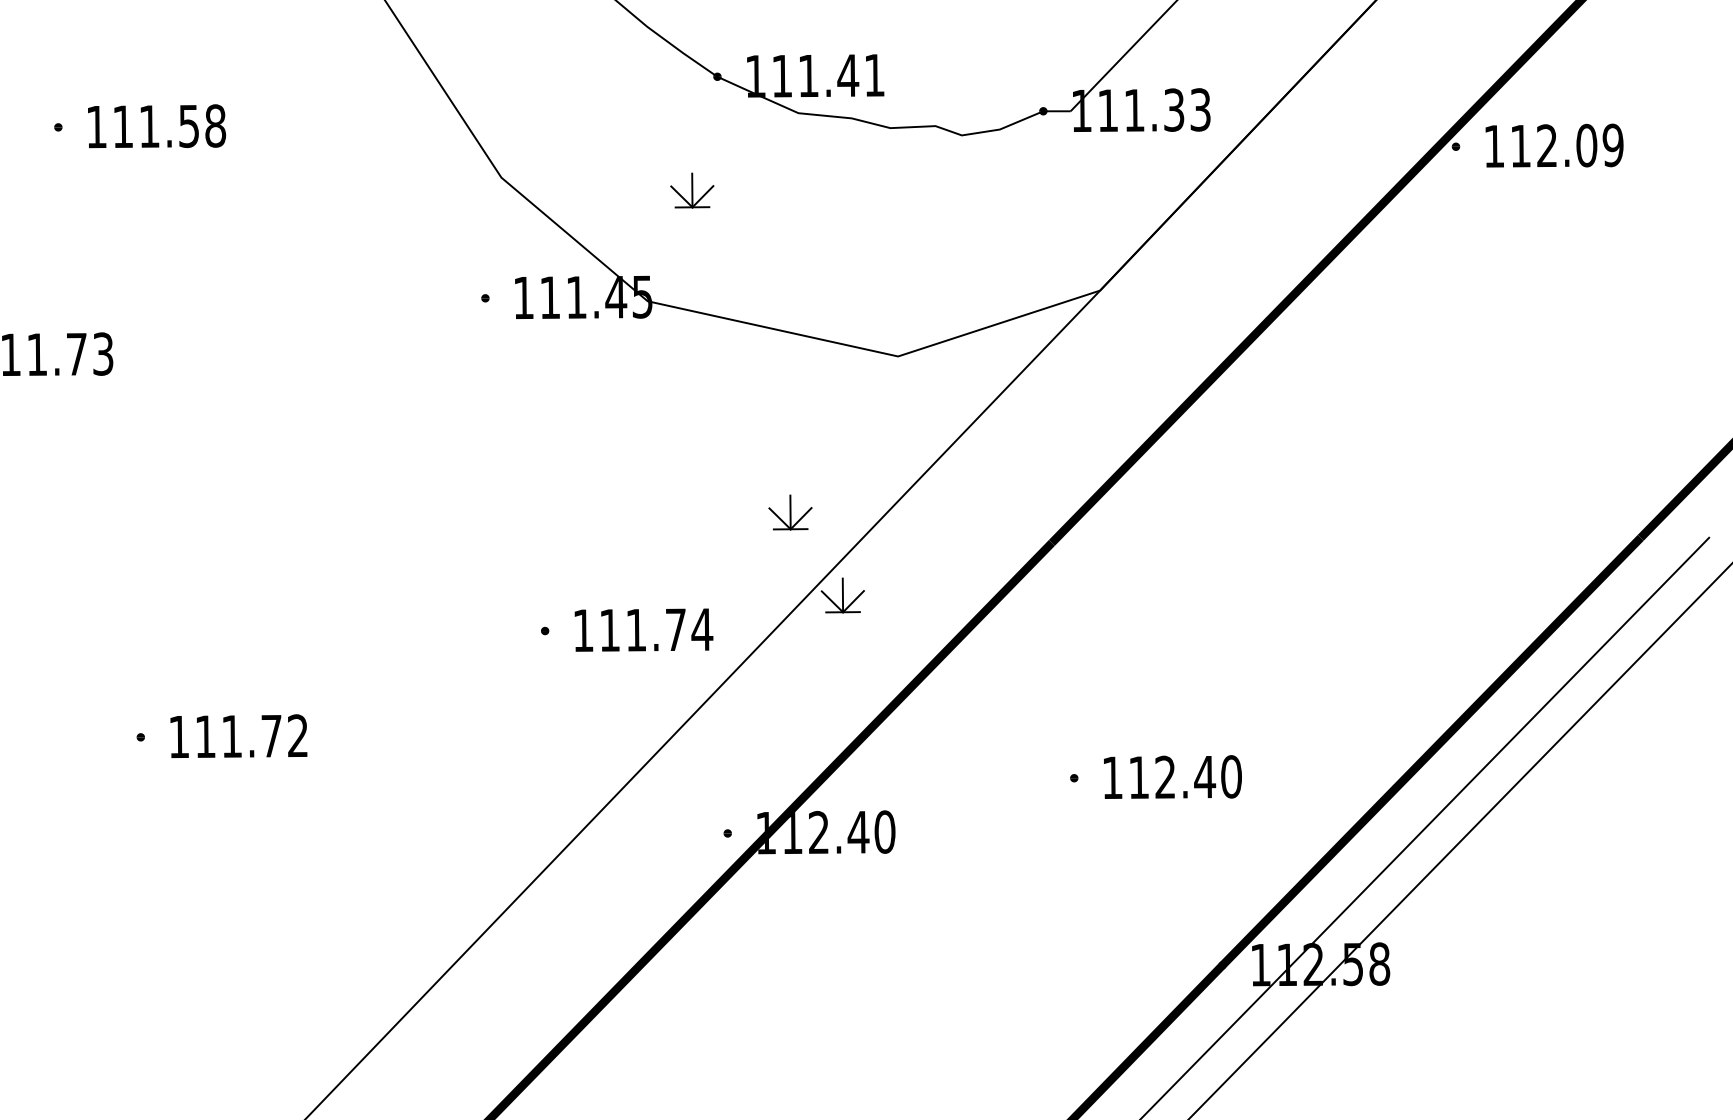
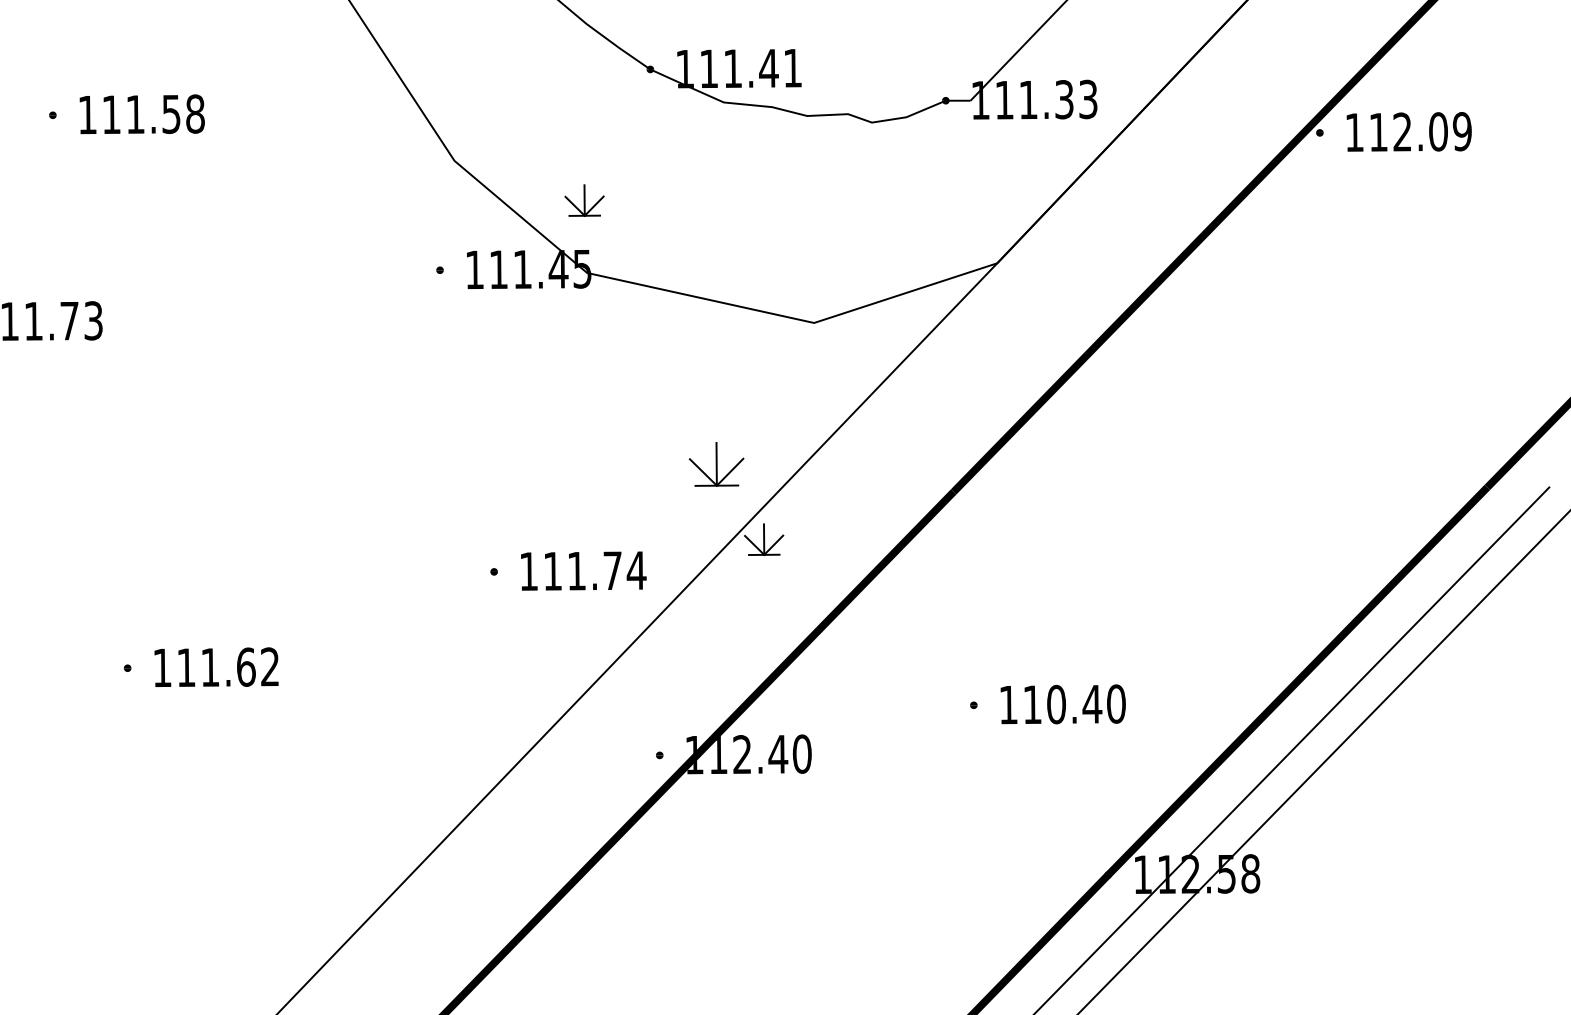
part: (692, 190) -> (584, 200), moved
part: (790, 512) -> (716, 464), size x1.4
text: (271, 735) -> (246, 666), 111.72 -> 111.62
text: (1165, 777) -> (1056, 704), 112.40 -> 110.40

